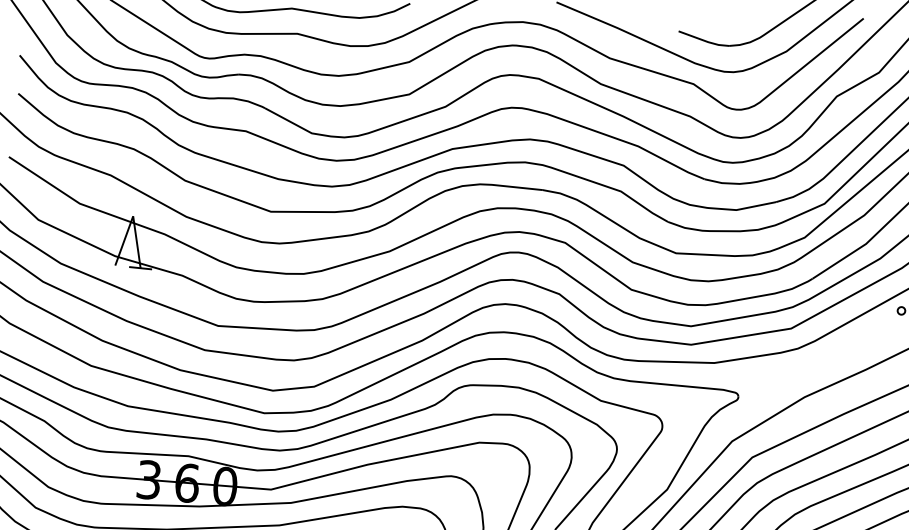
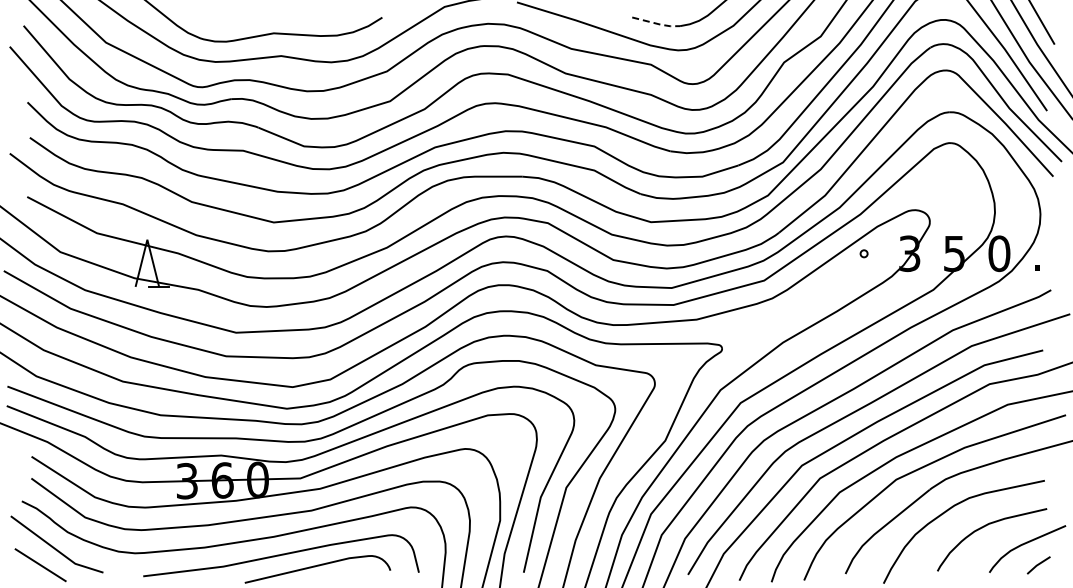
line: (704, 40) -> (656, 23), solid -> dashed

